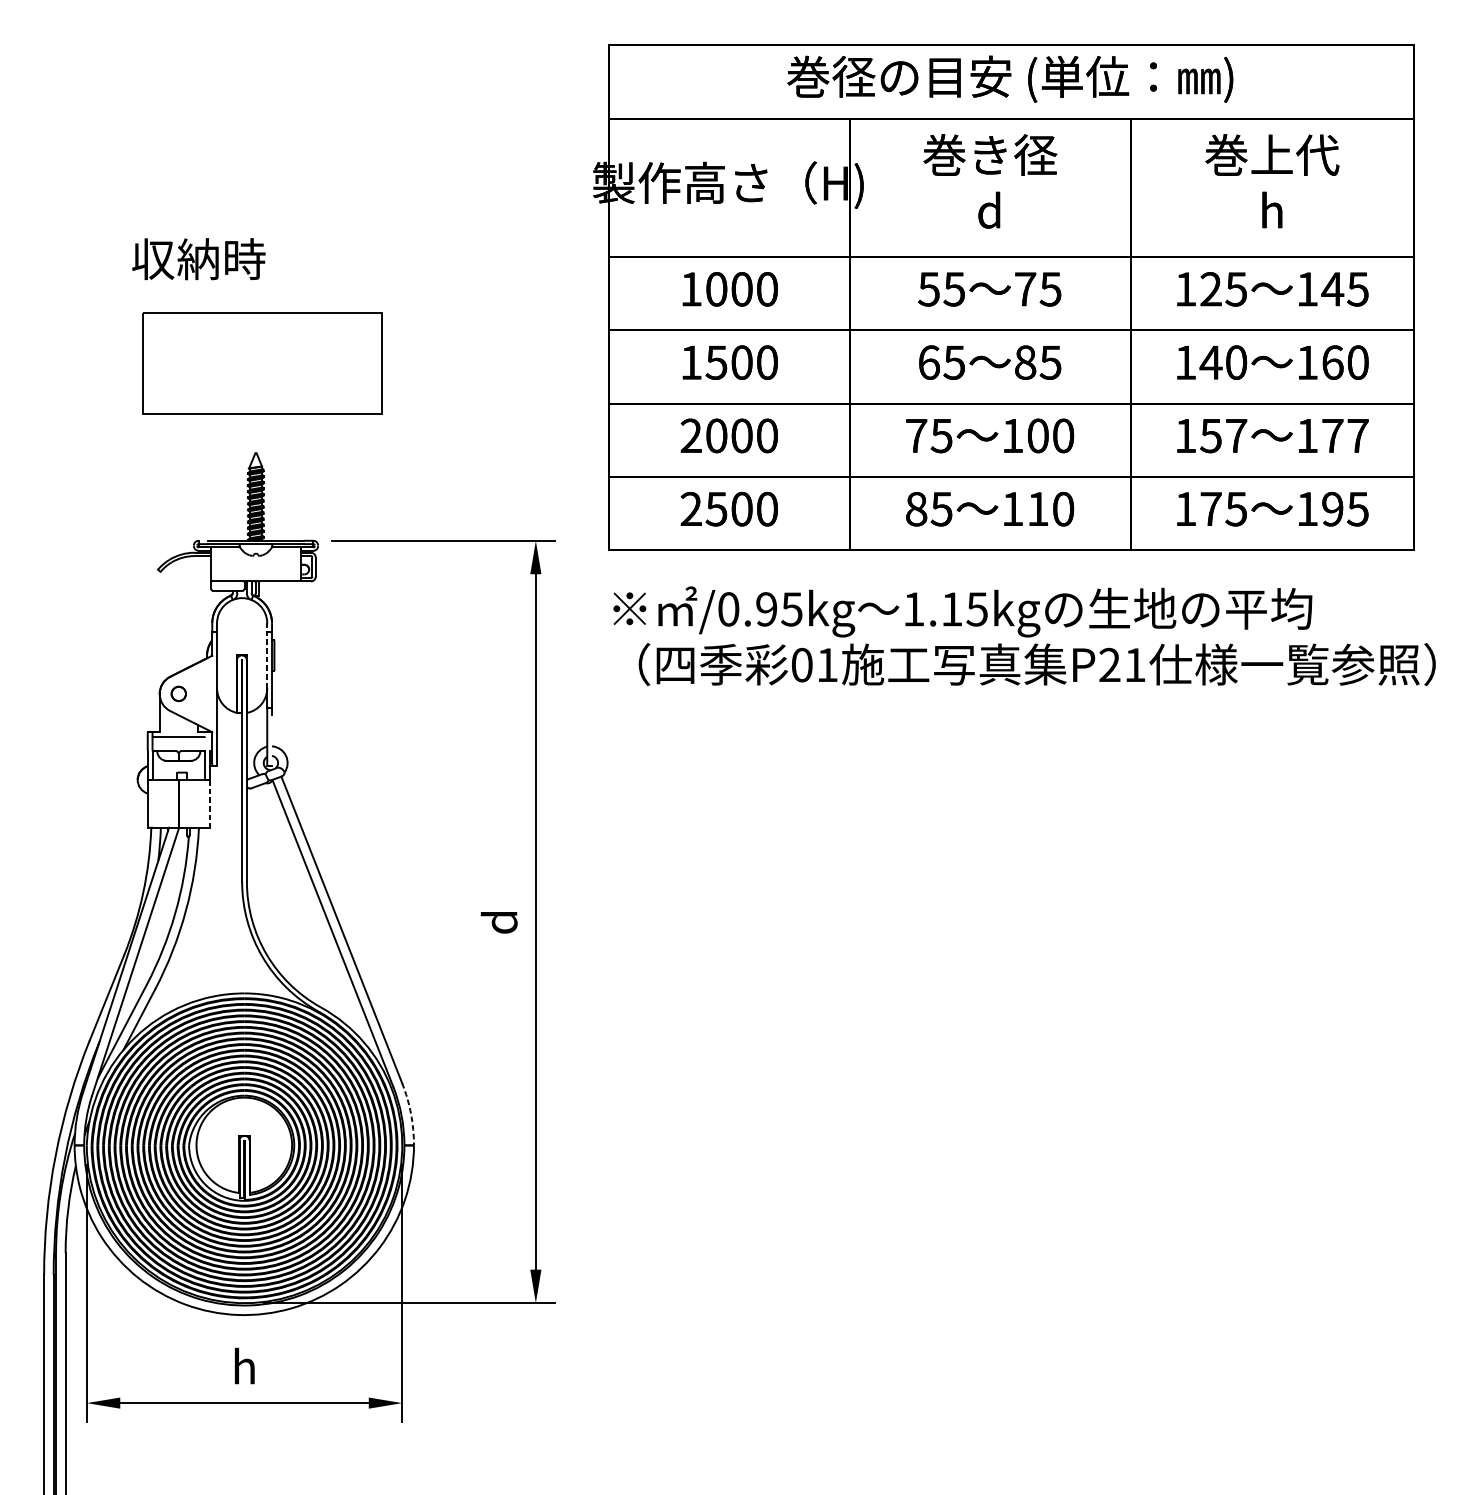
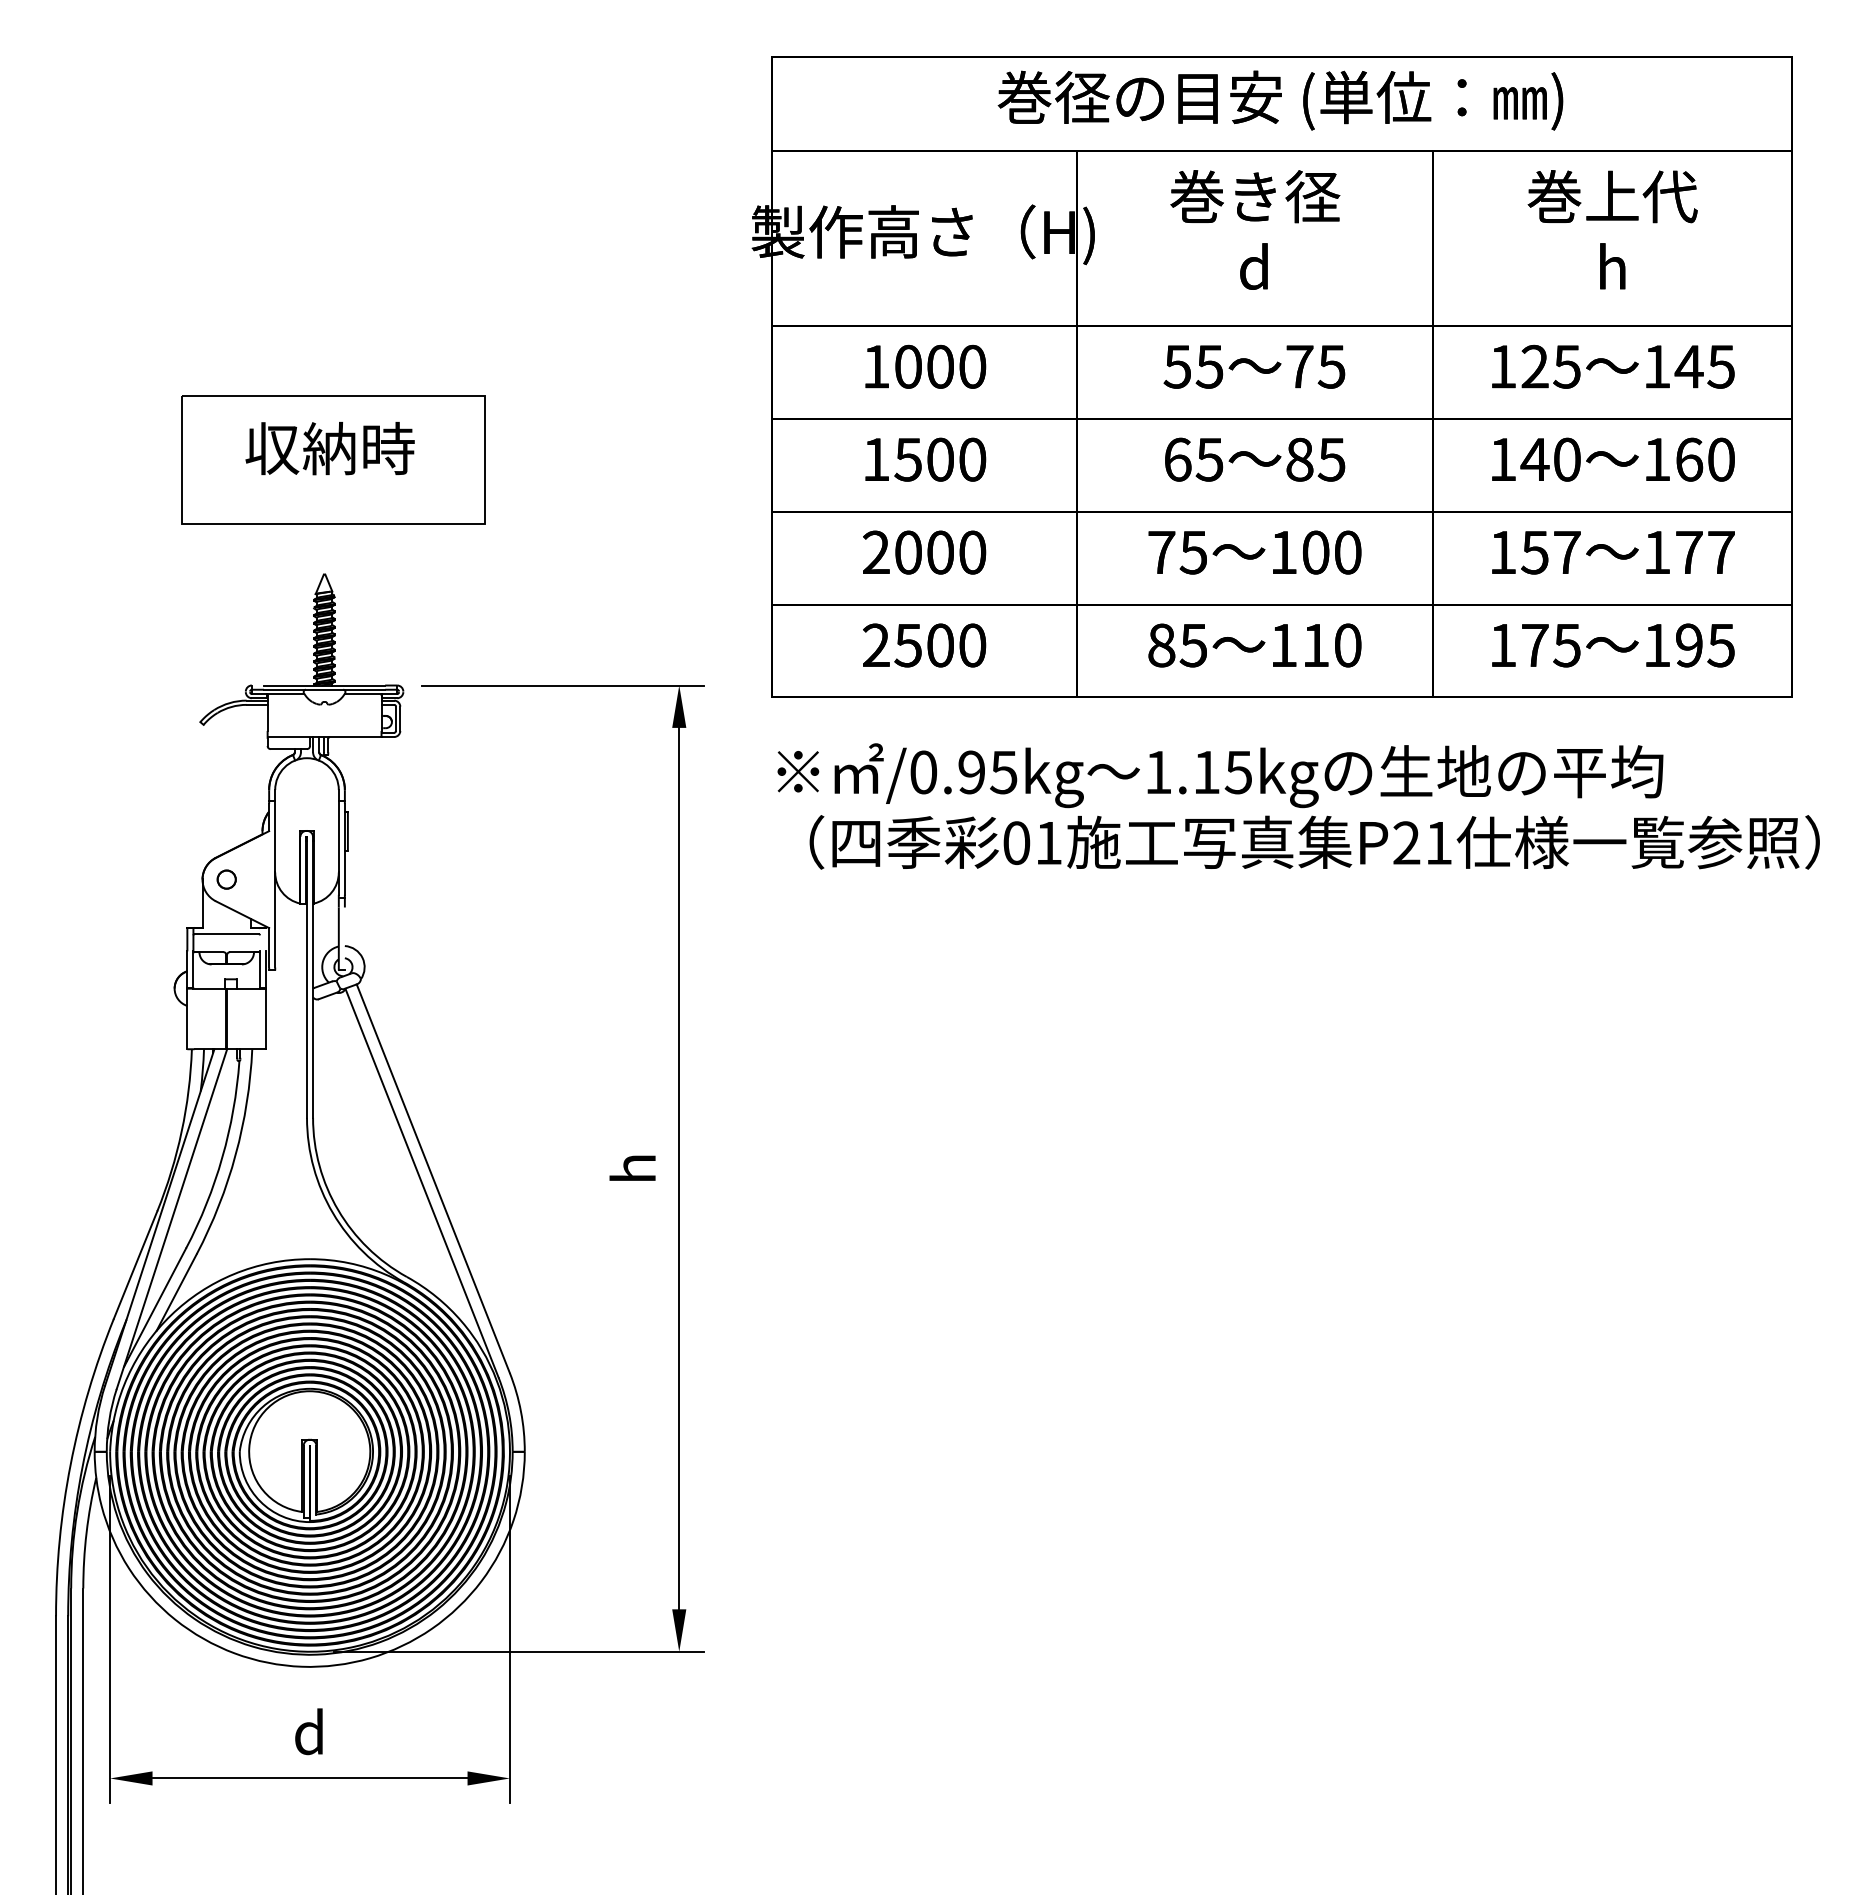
text: (198, 259) -> (329, 448), moved
line: (266, 655) -> (338, 830), dashed -> solid
line: (210, 804) -> (266, 1019), dashed -> solid
text: (498, 922) -> (632, 1169), d -> h
arc: (411, 1113) -> (521, 1411), dashed -> solid
text: (243, 1366) -> (308, 1731), h -> d

